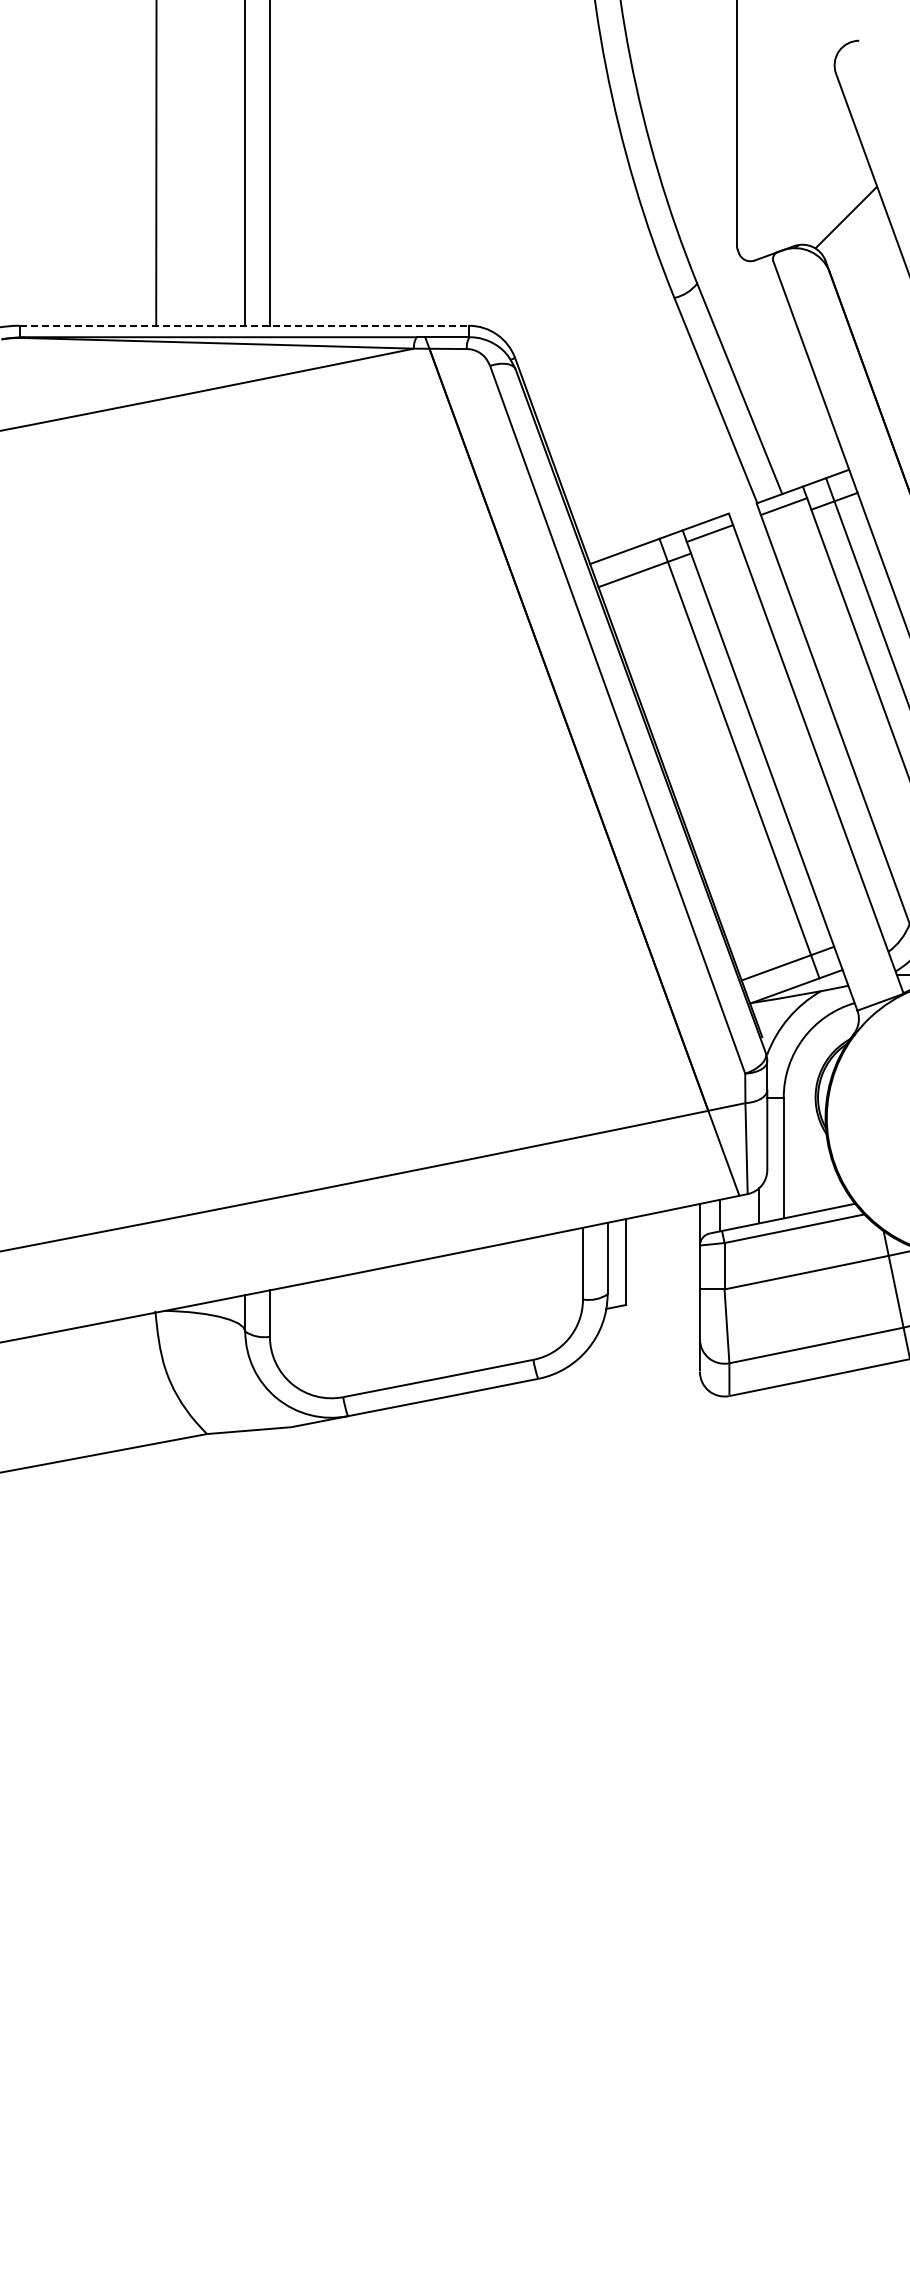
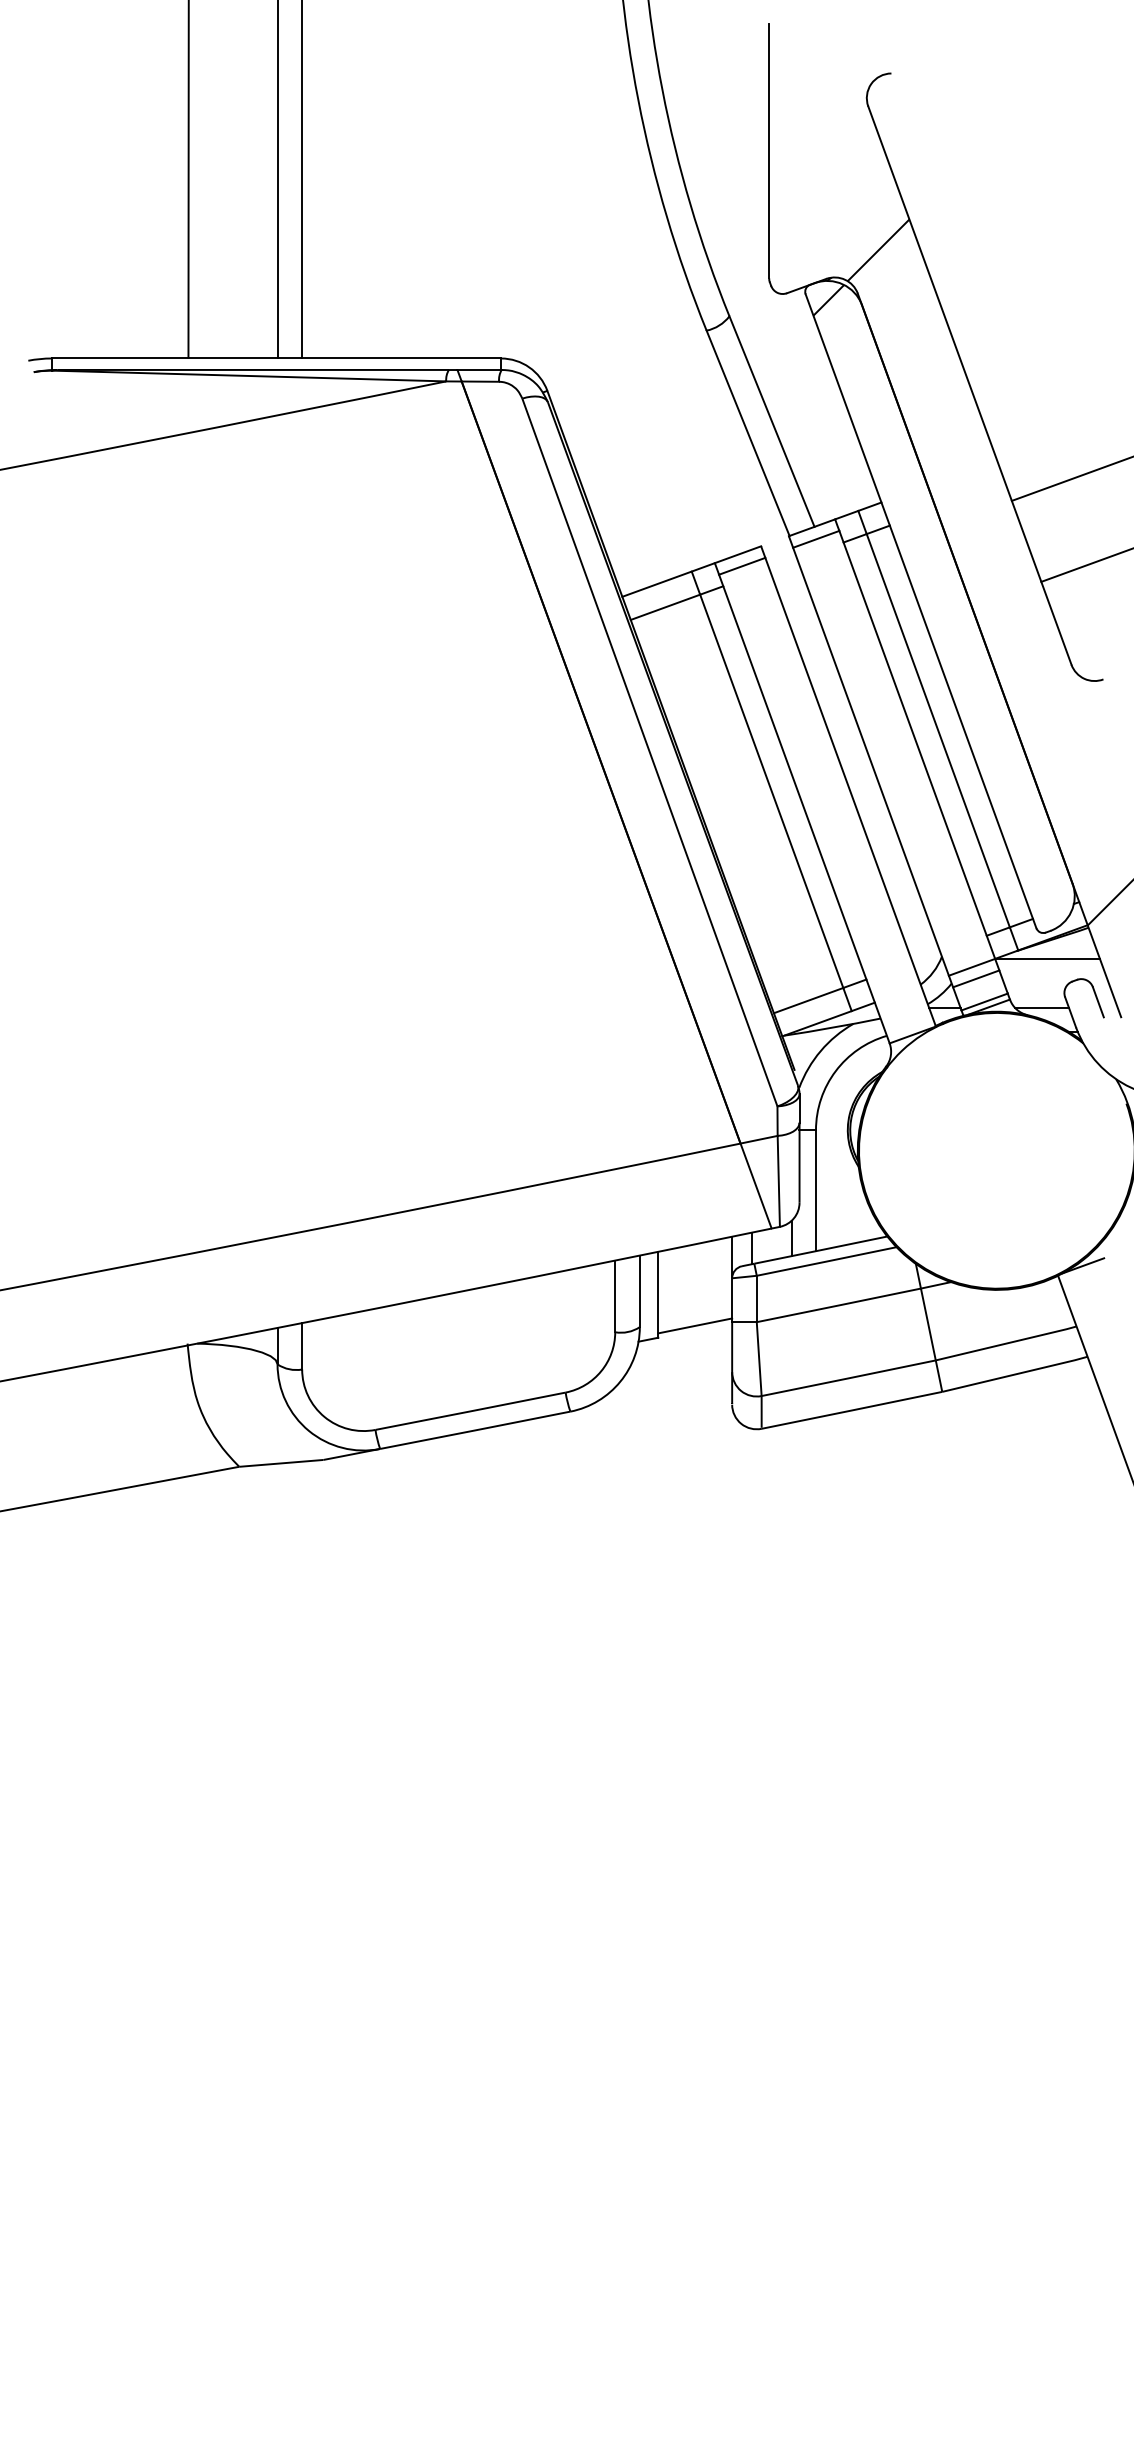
hatch: (796, 267) -> (828, 300), added
line: (244, 325) -> (276, 358), dashed -> solid
line: (663, 1292) -> (695, 1325), added

